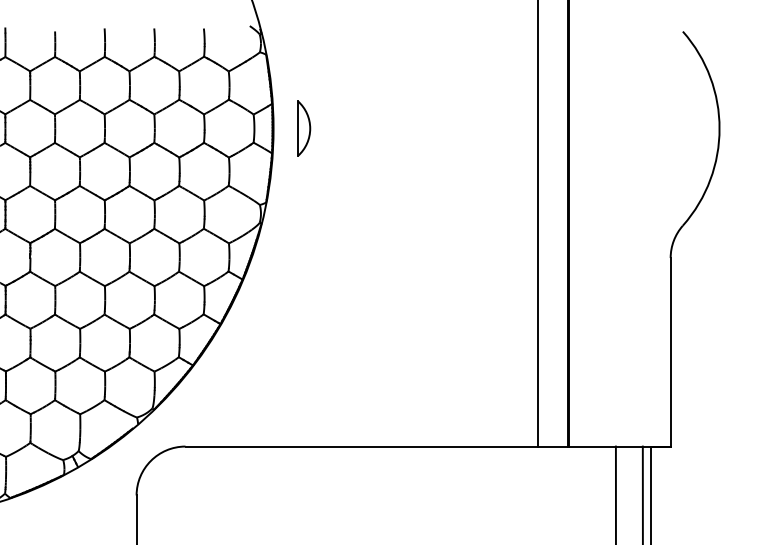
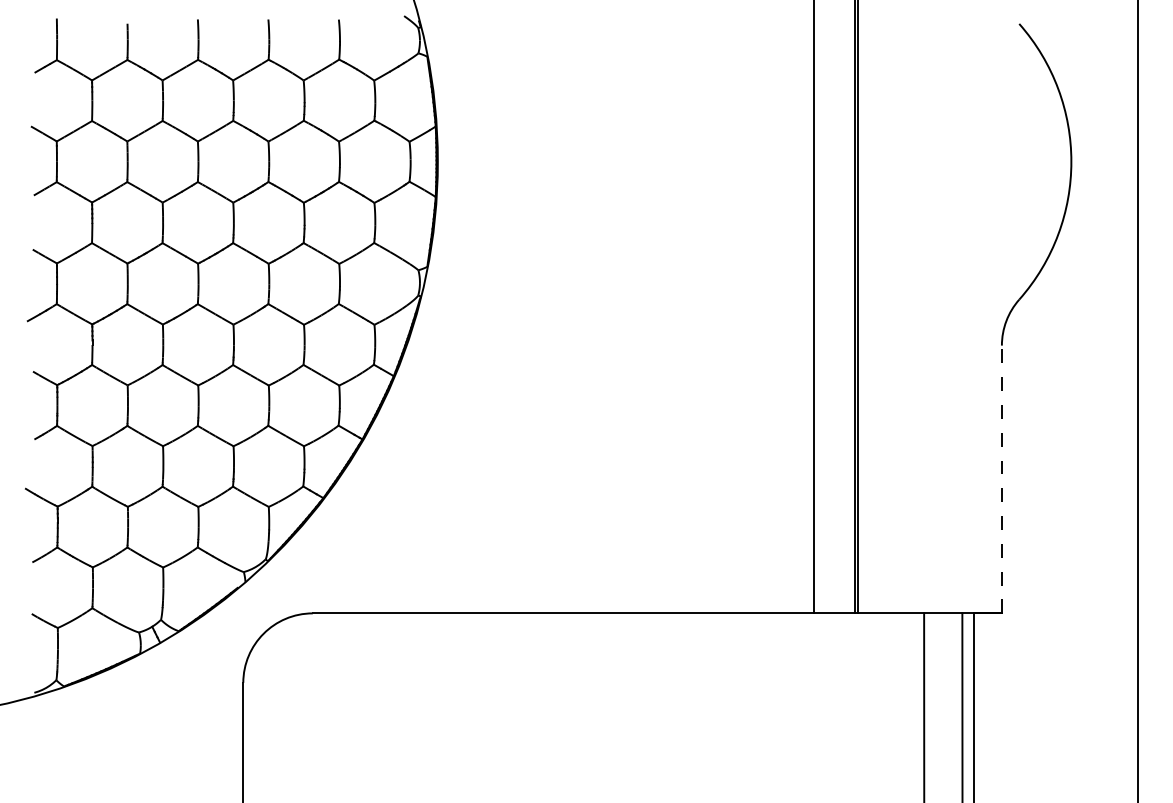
part: (304, 128) -> (481, 161), removed
line: (670, 352) -> (1001, 479), solid -> dashed

